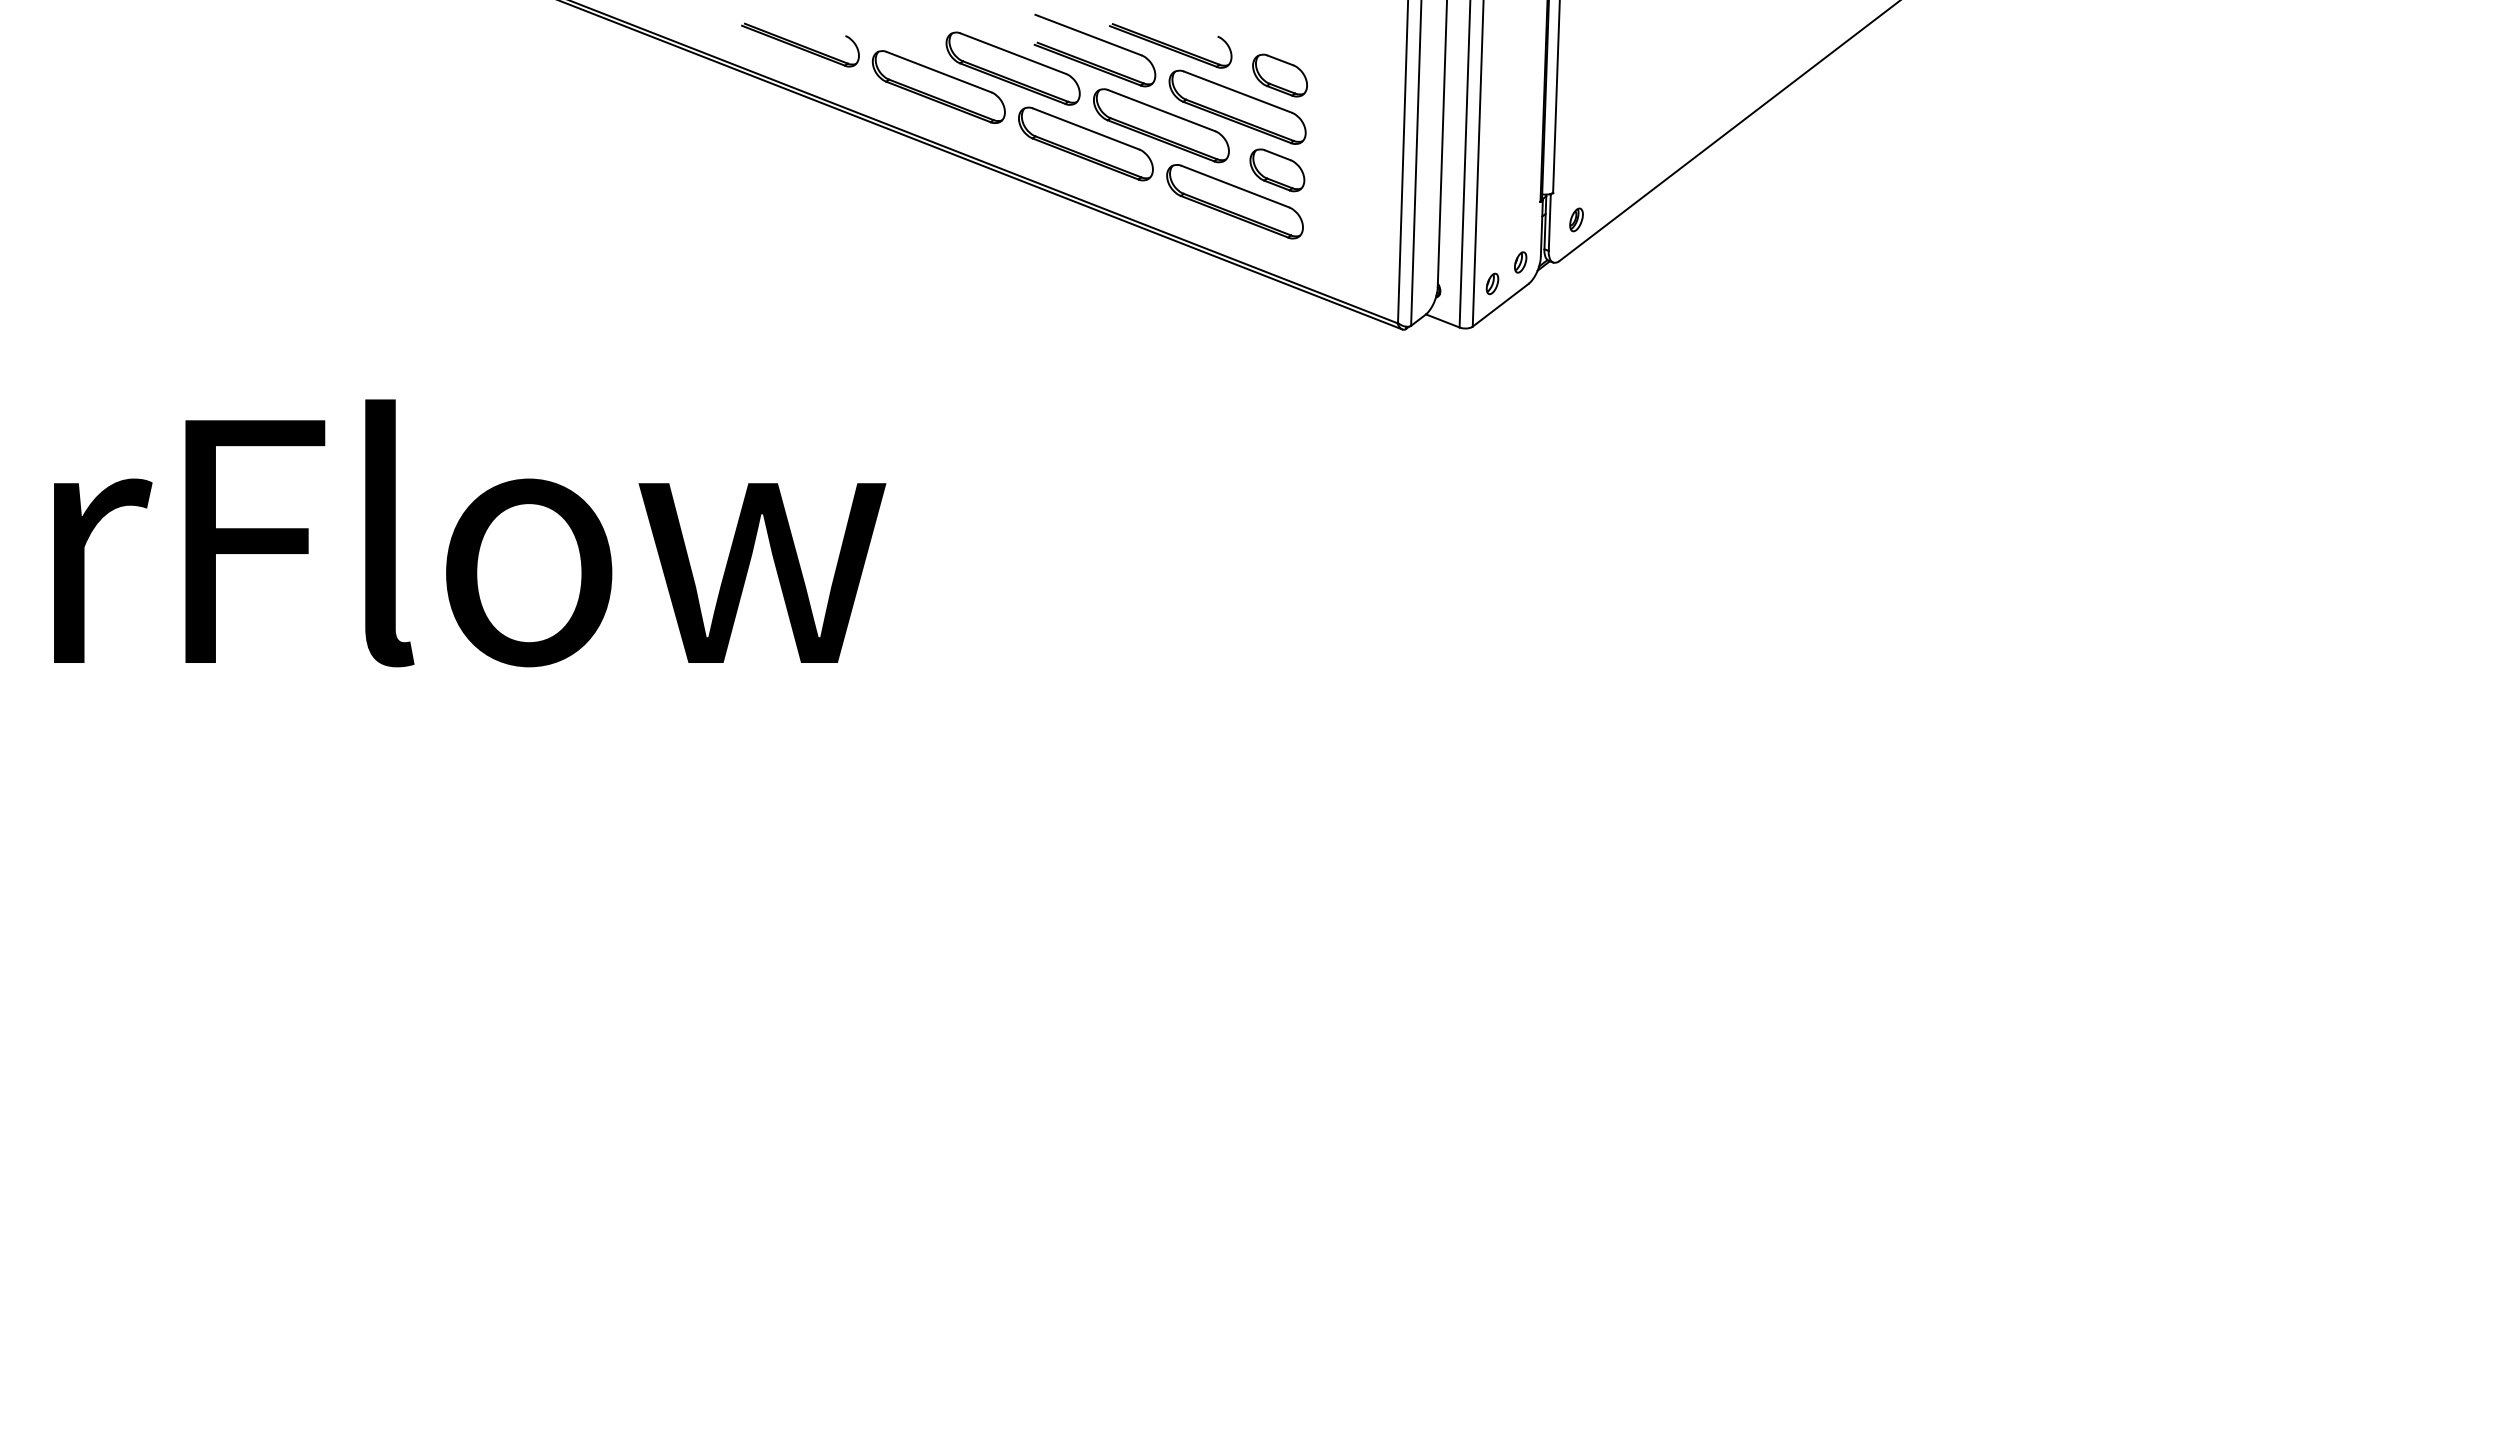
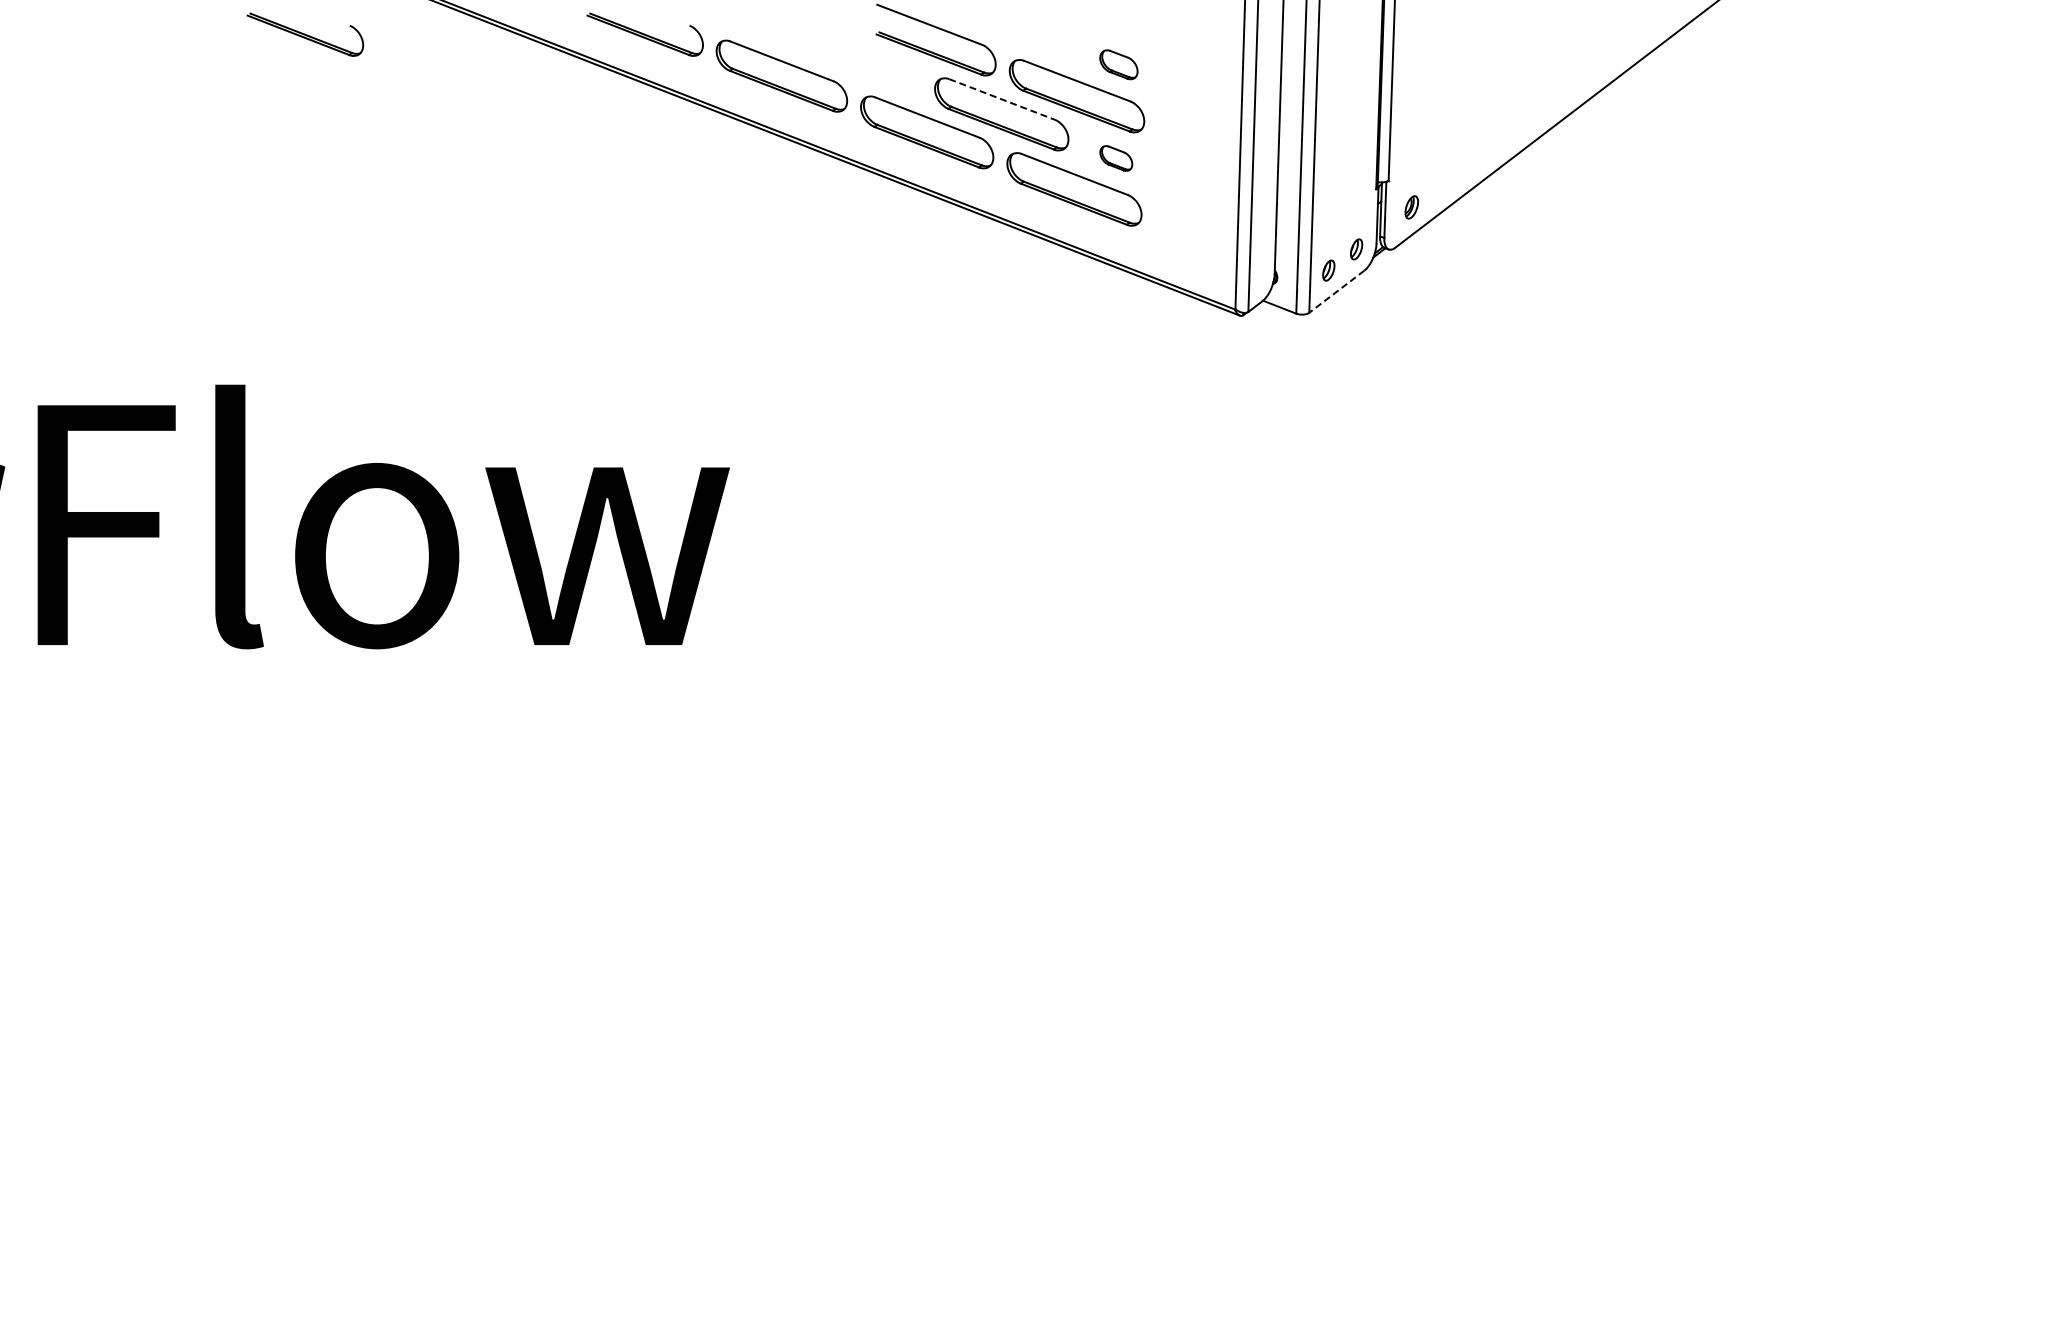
part: (456, 44) -> (305, 34), added
part: (1170, 45) -> (1010, 35), removed
part: (1012, 68) -> (854, 57), removed
part: (1279, 75) -> (1118, 64), size x0.7
line: (1162, 110) -> (1002, 99), solid -> dashed
part: (1277, 170) -> (1116, 158), size x0.6
line: (1500, 305) -> (1336, 291), solid -> dashed

